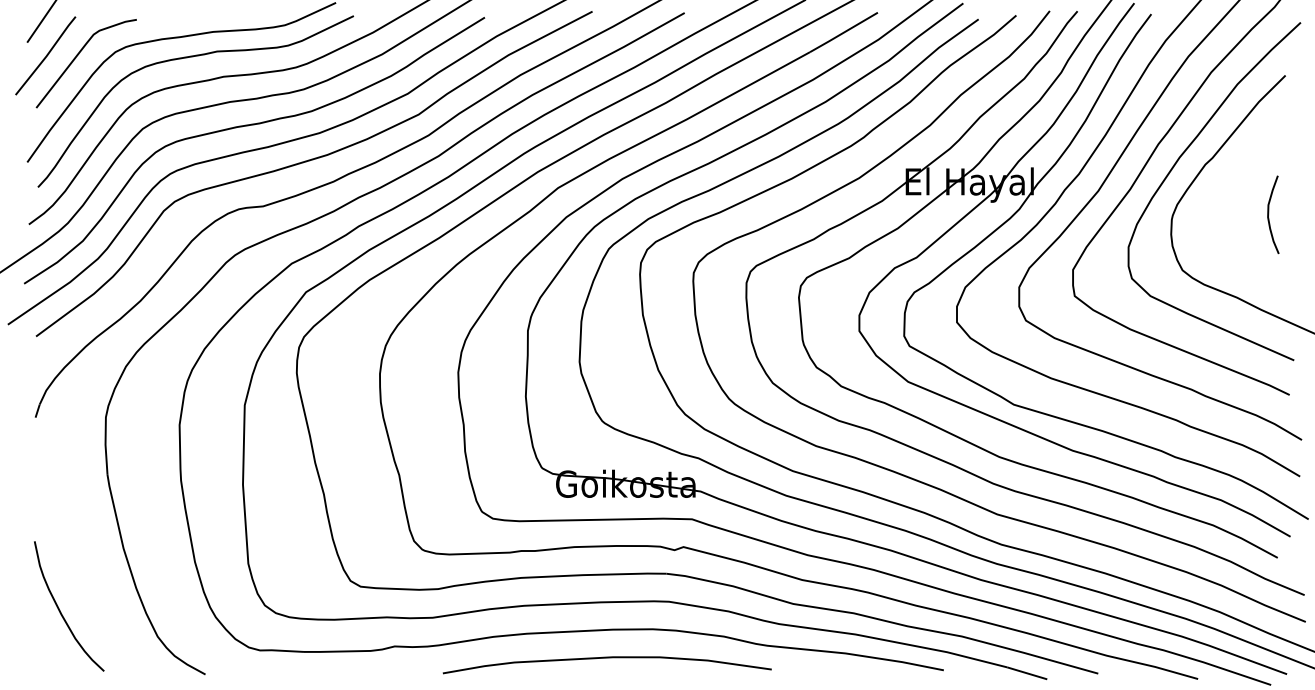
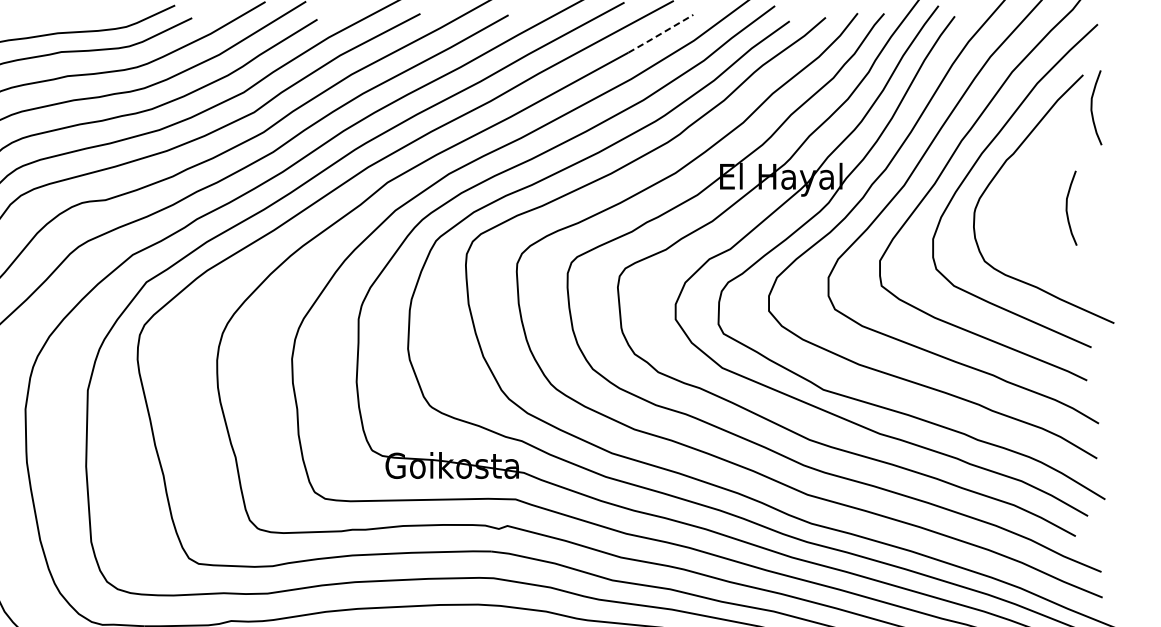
line: (843, 32) -> (660, 33), solid -> dashed
curve: (1295, 109) -> (1092, 107), added

